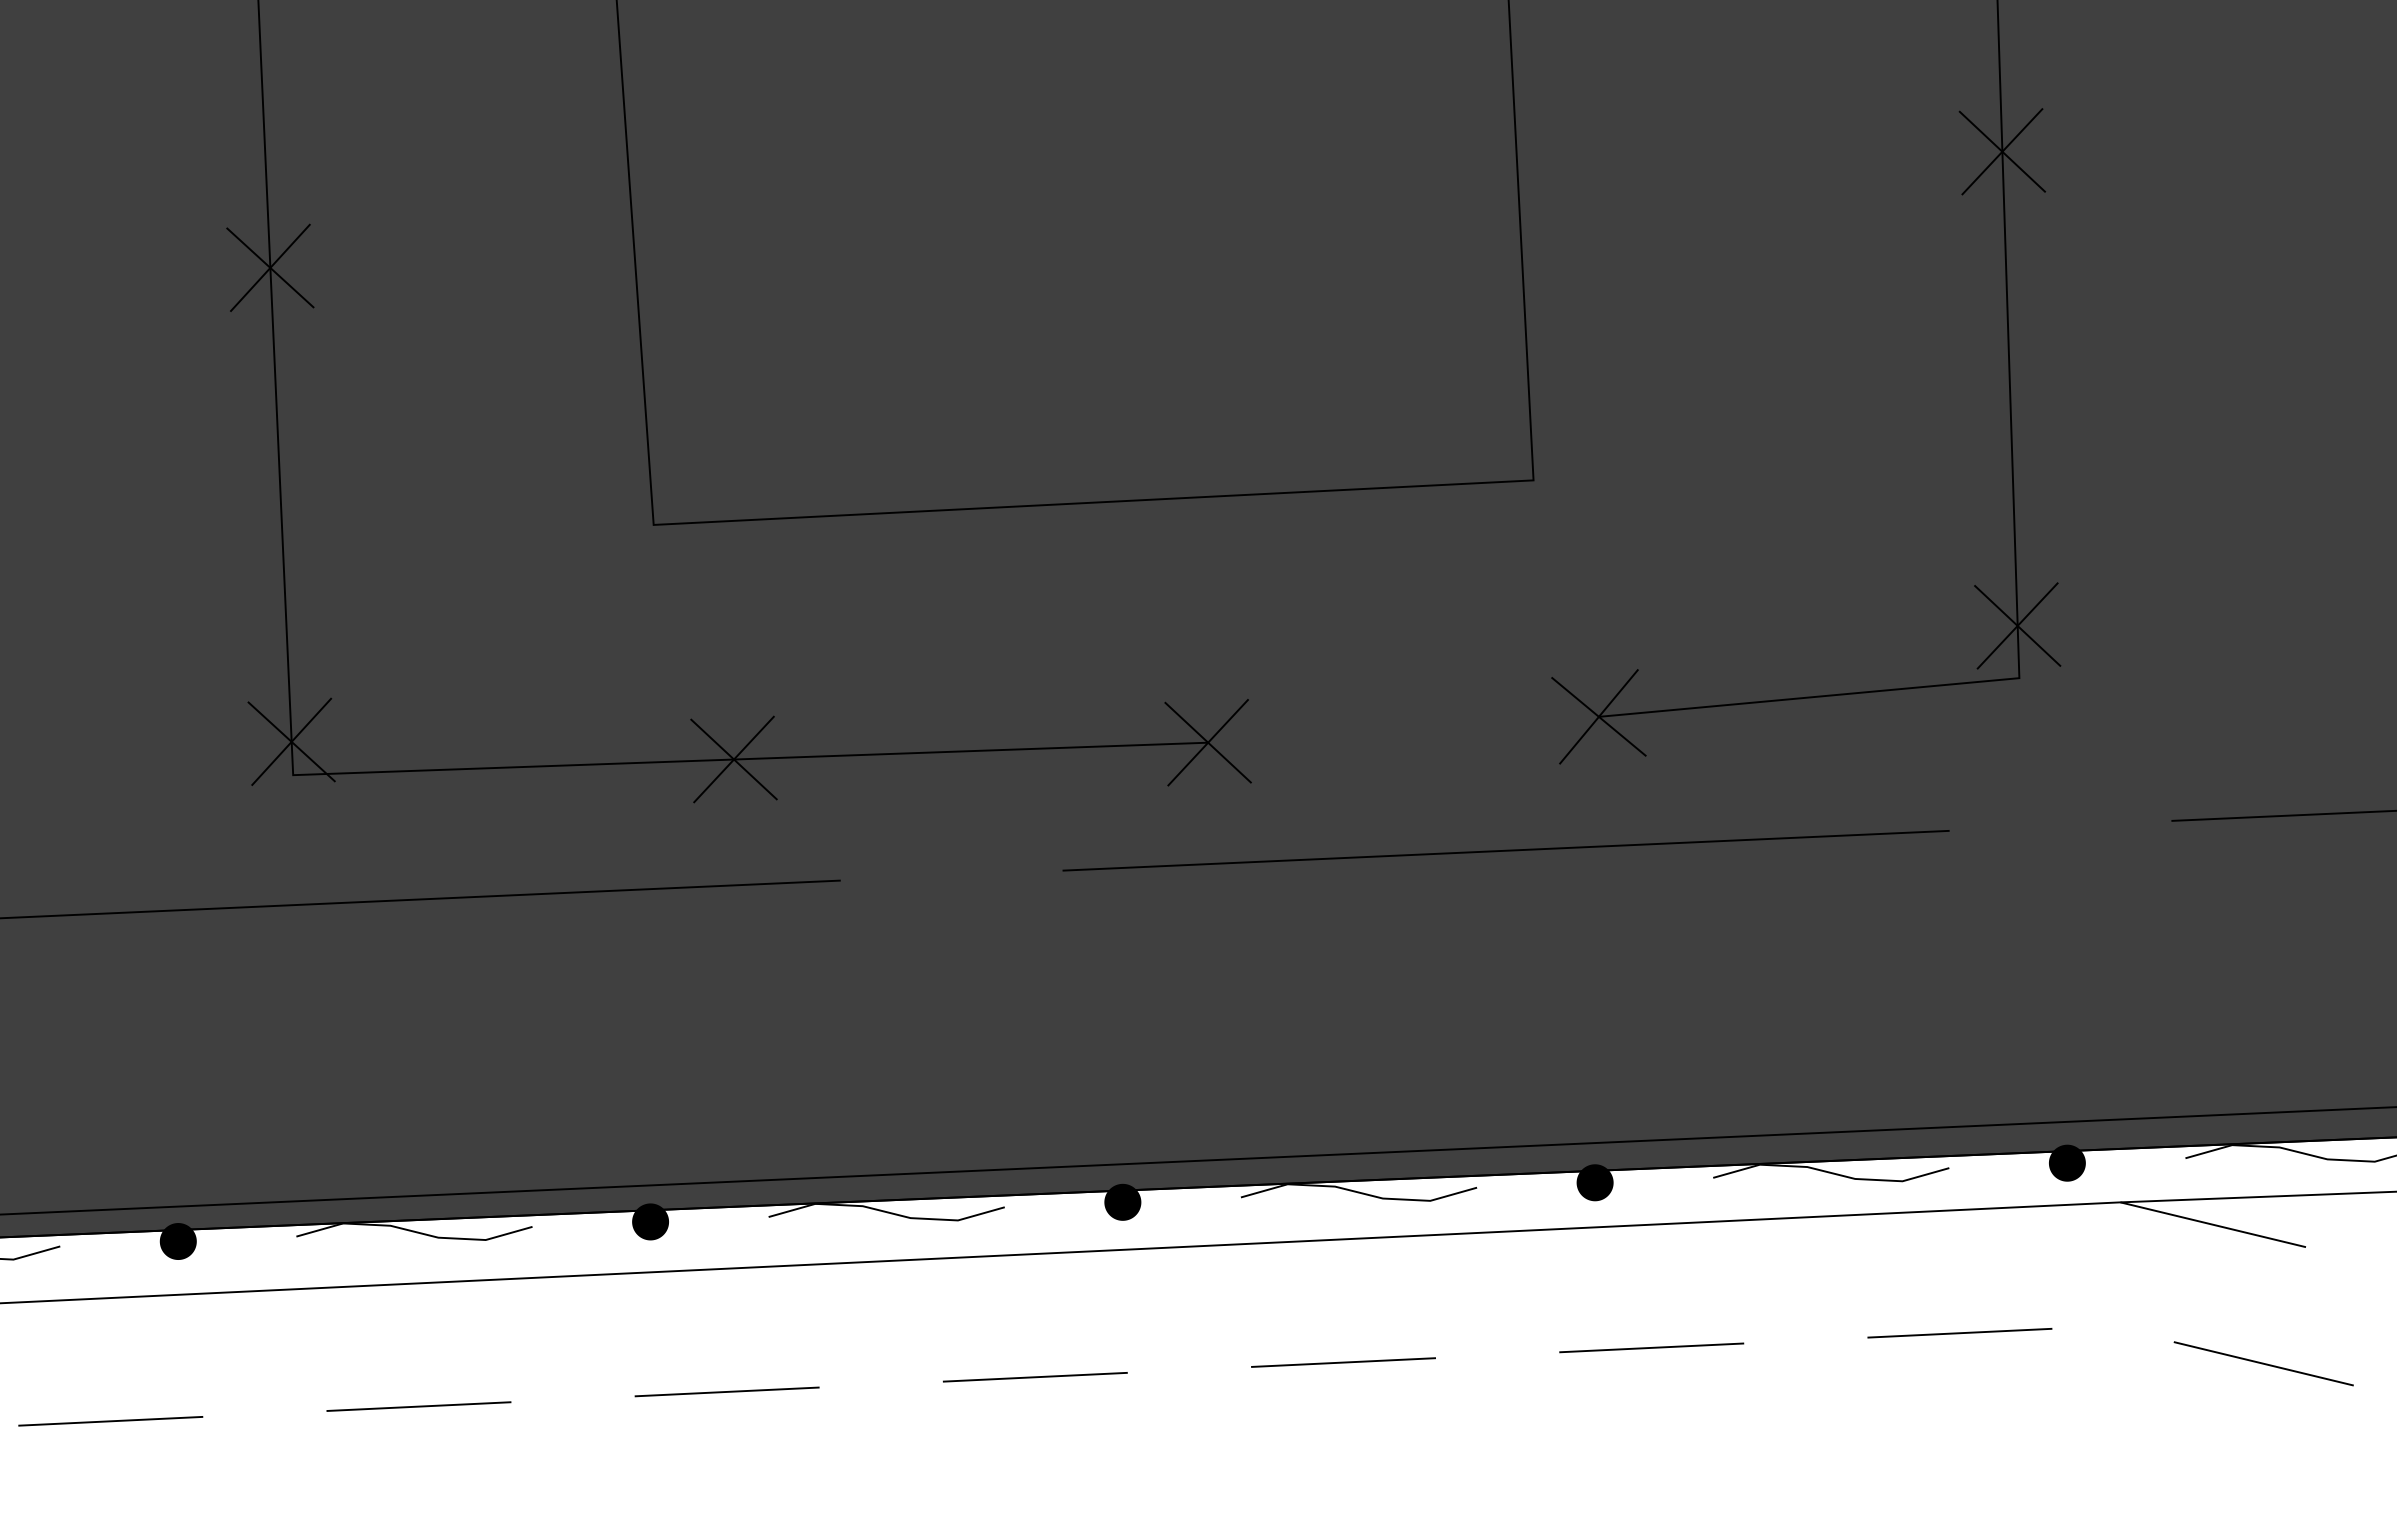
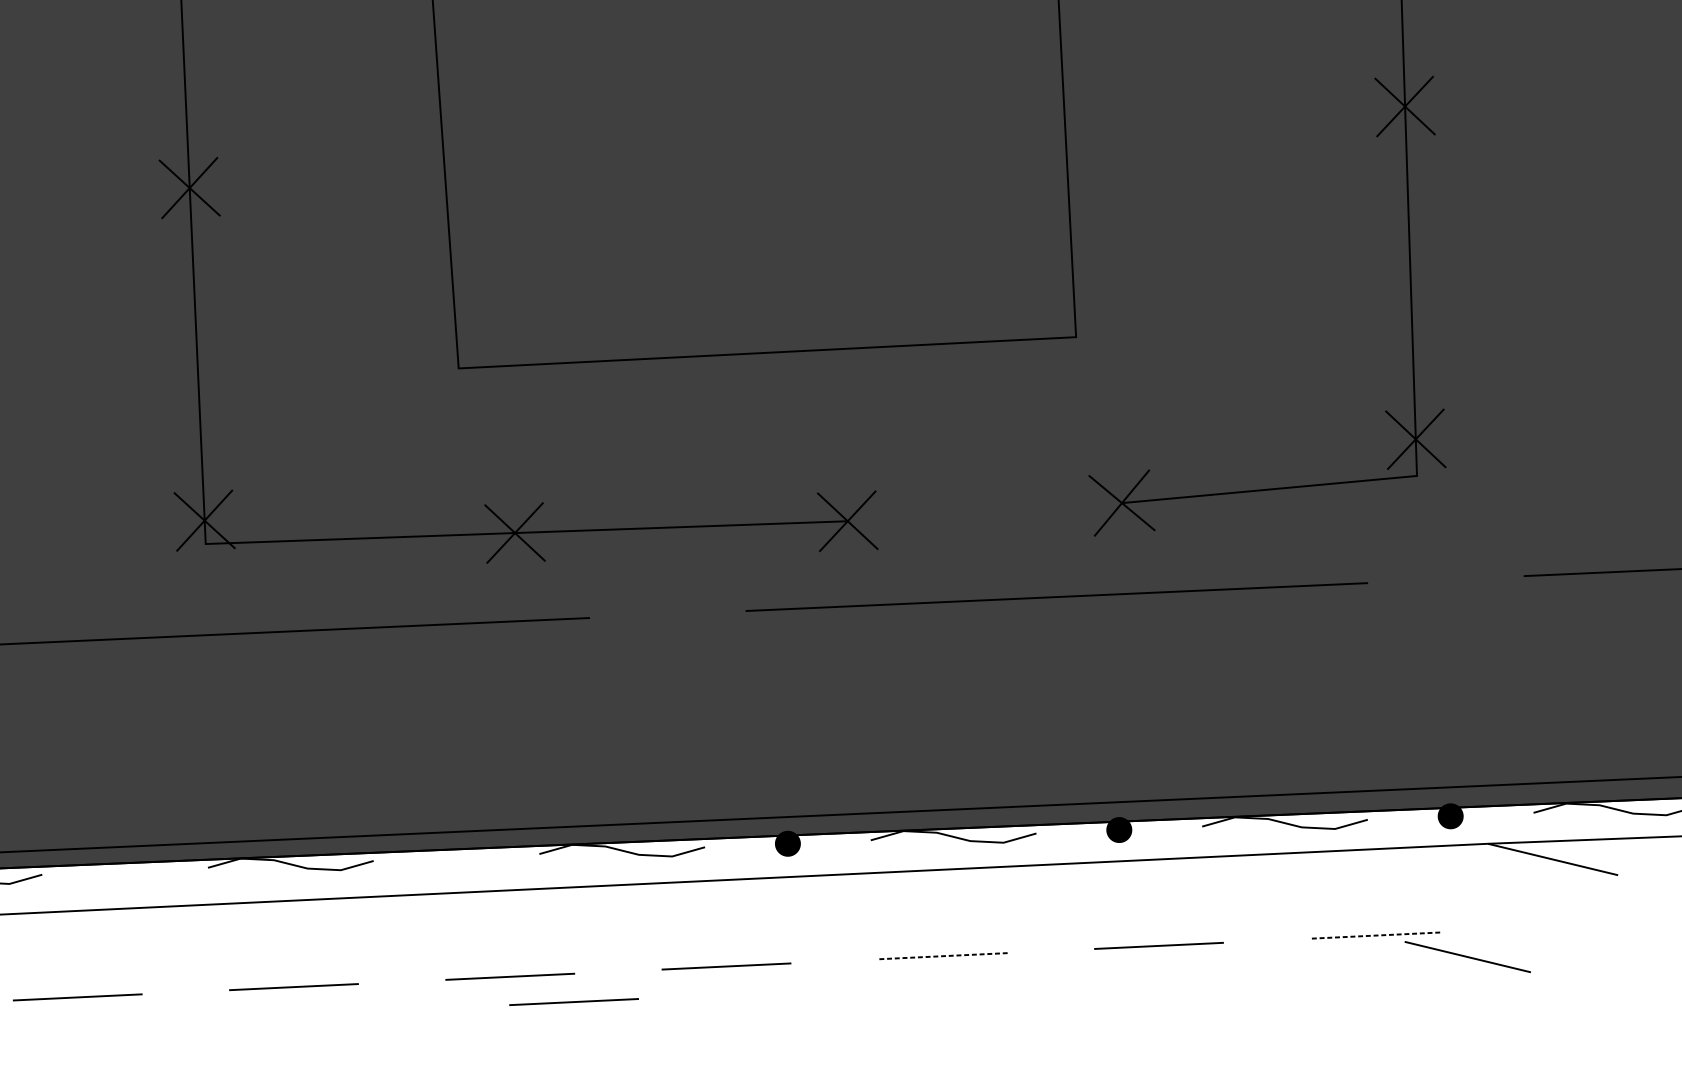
fill: (650, 1221) -> (456, 857), removed
fill: (177, 1241) -> (124, 871), removed
line: (1959, 1333) -> (1374, 935), solid -> dashed
line: (1343, 1362) -> (942, 956), solid -> dashed
line: (2263, 1363) -> (1467, 956), moved
line: (817, 1427) -> (573, 1001), added

